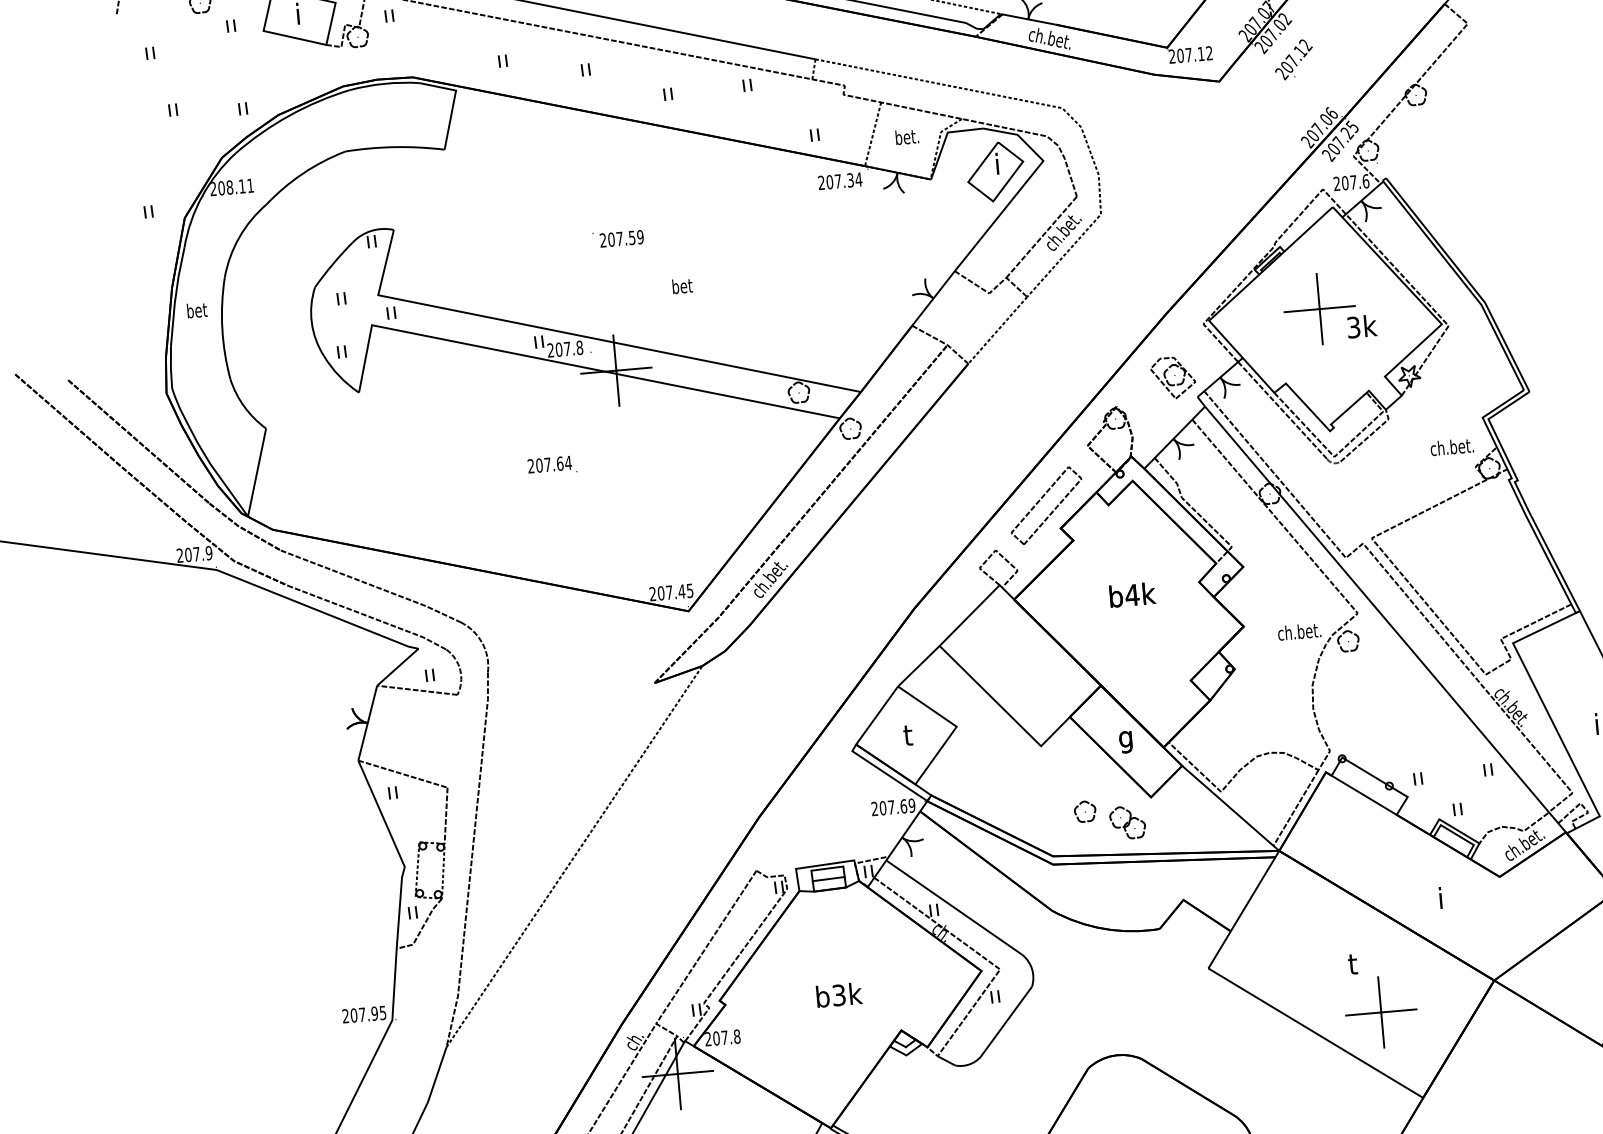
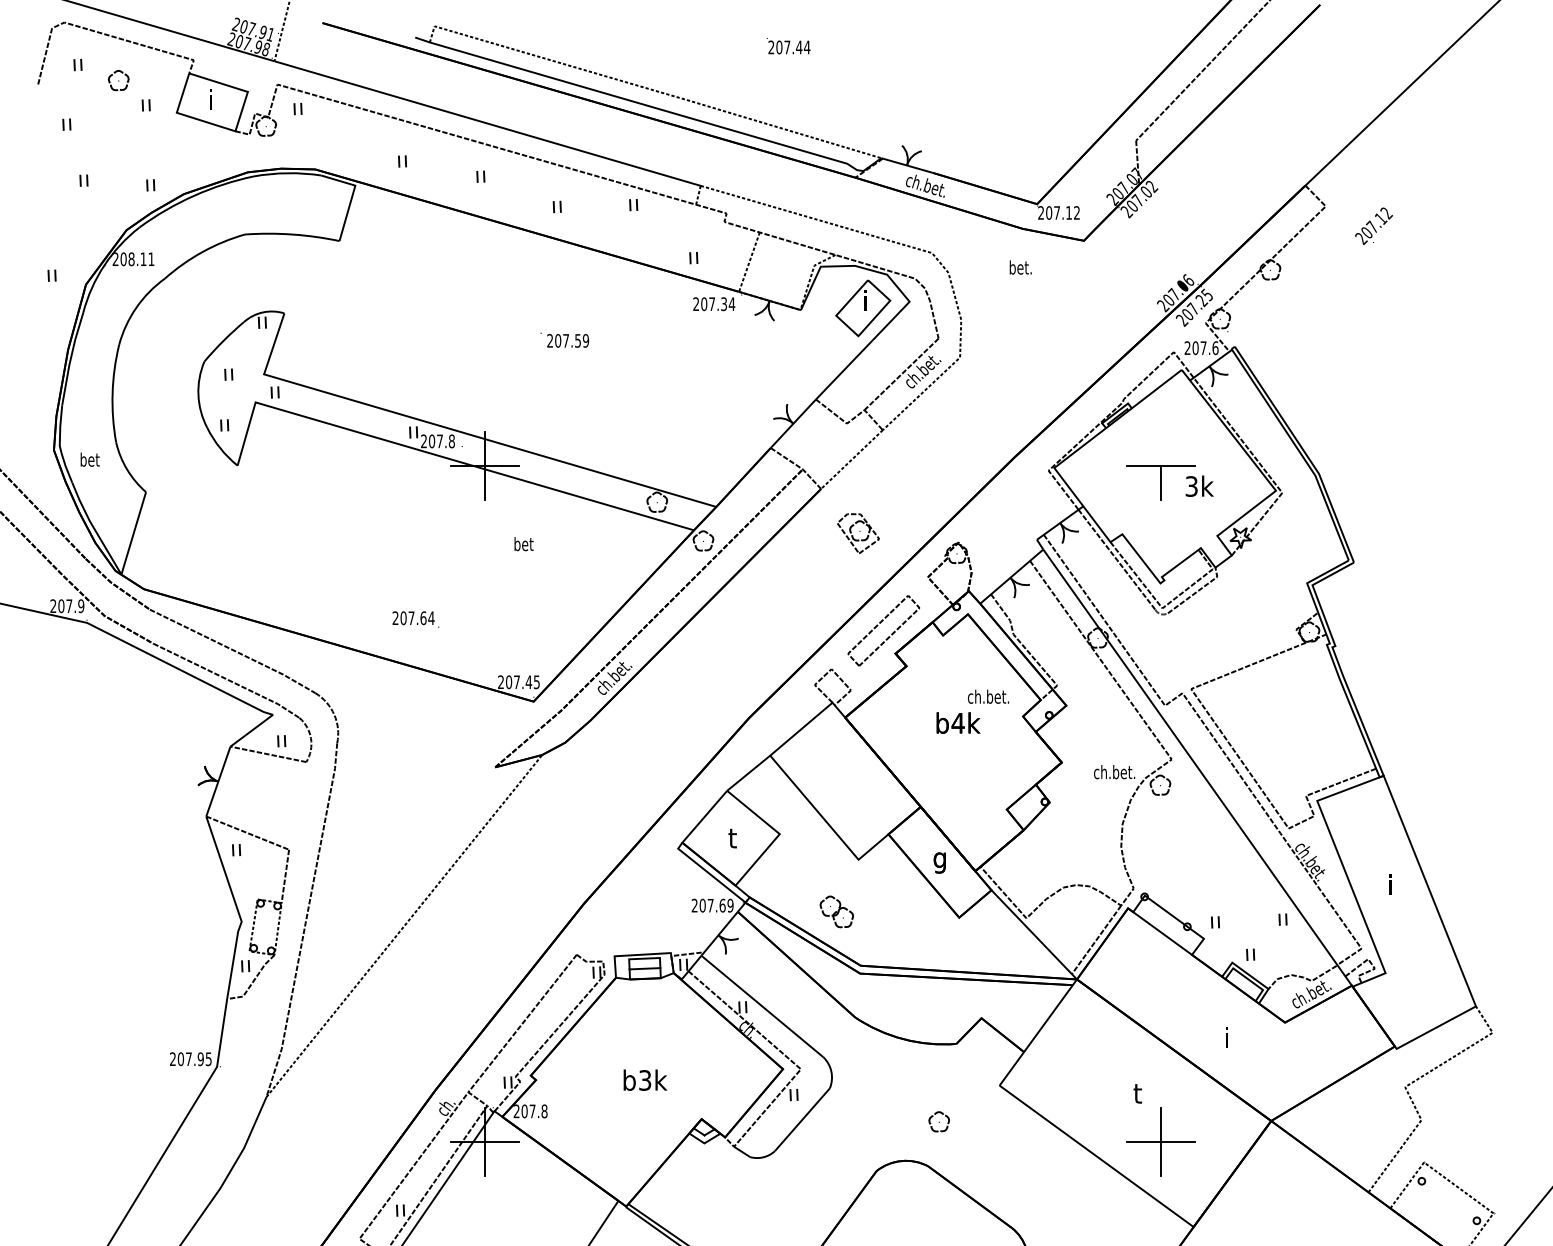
text: (1293, 59) -> (1373, 225), moved
text: (906, 136) -> (1020, 267), moved
text: (617, 237) -> (564, 339), moved
text: (682, 286) -> (523, 544), moved
line: (1317, 291) -> (1160, 449), removed
text: (196, 310) -> (89, 459), moved
part: (1173, 377) -> (858, 533), moved
text: (1452, 446) -> (988, 696), moved
text: (551, 465) -> (415, 619), moved
part: (1084, 811) -> (938, 1121), moved
part: (1127, 822) -> (836, 911), moved

